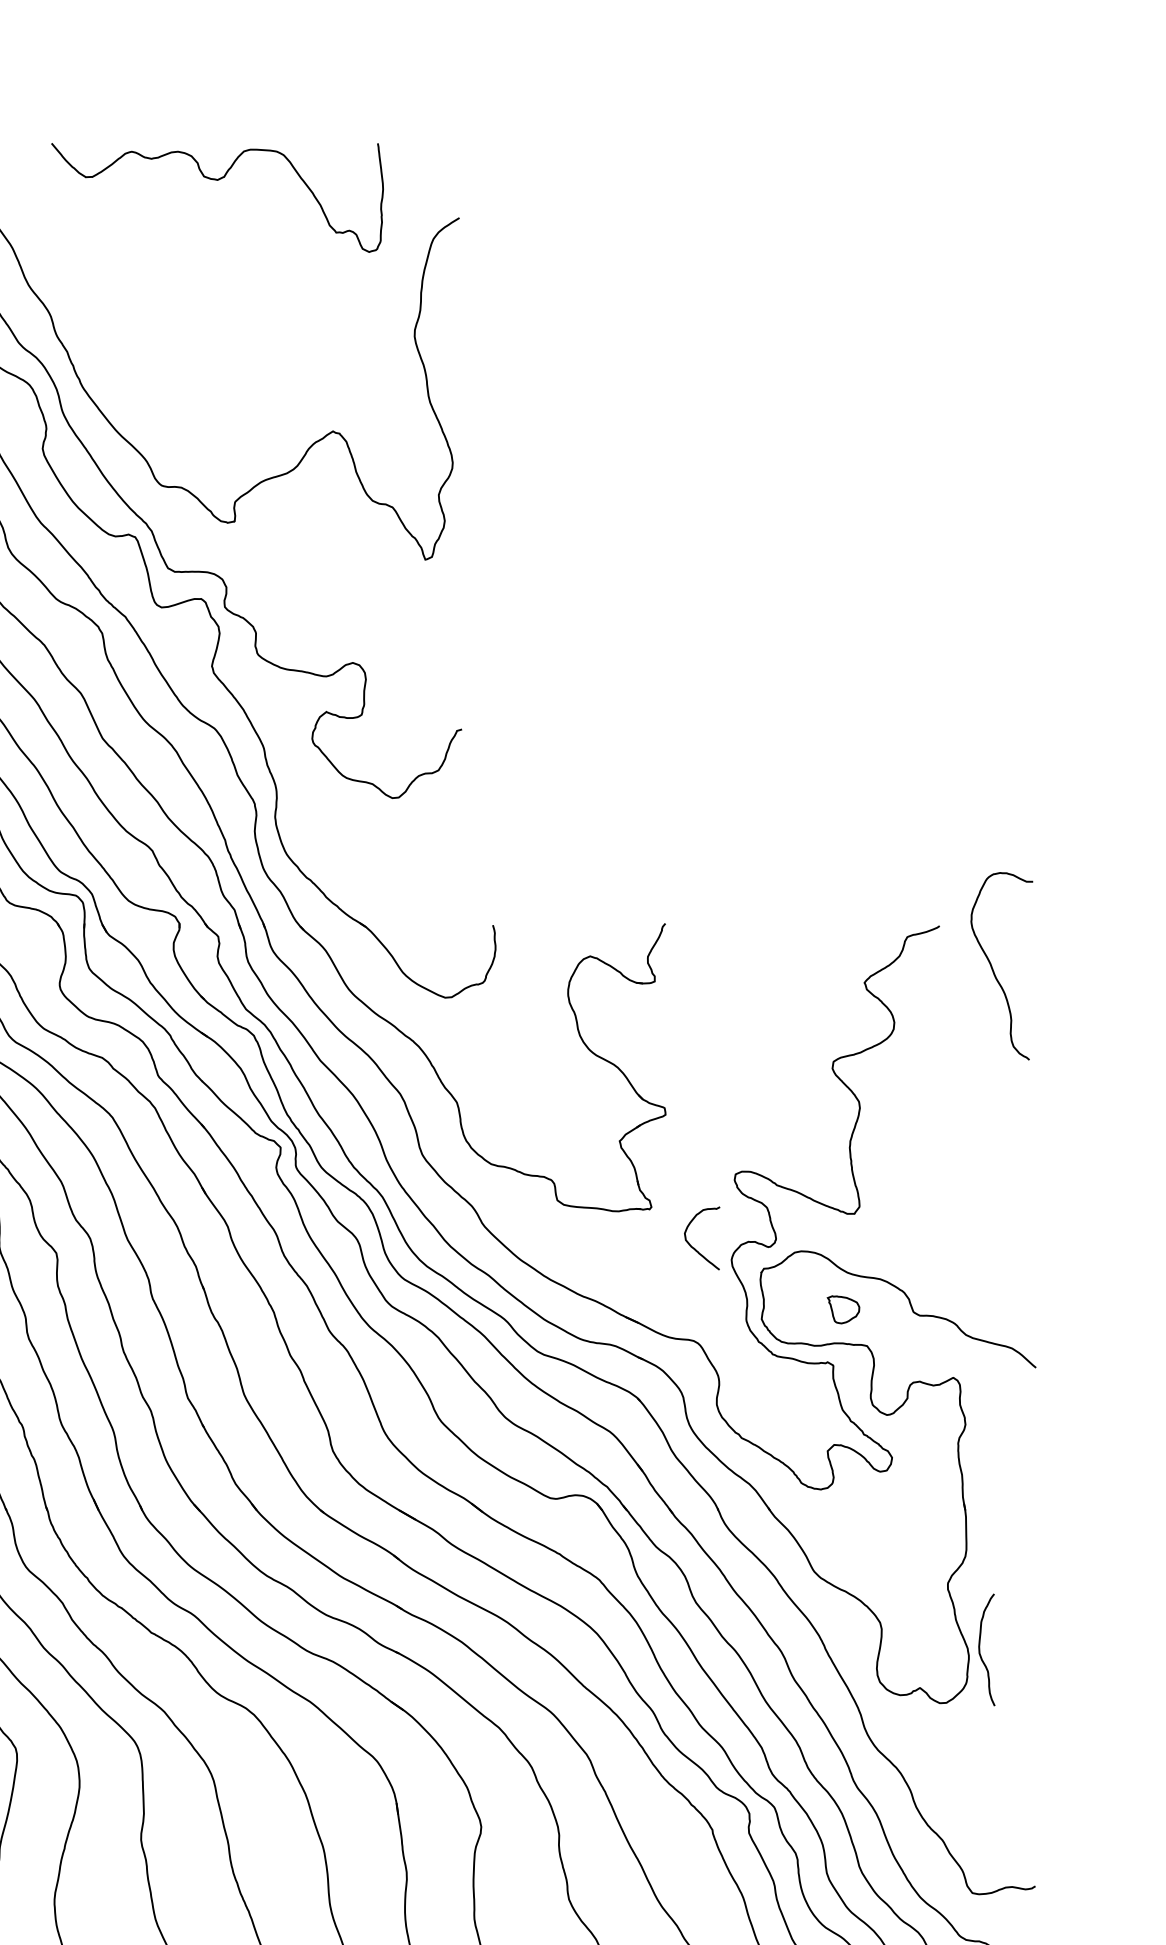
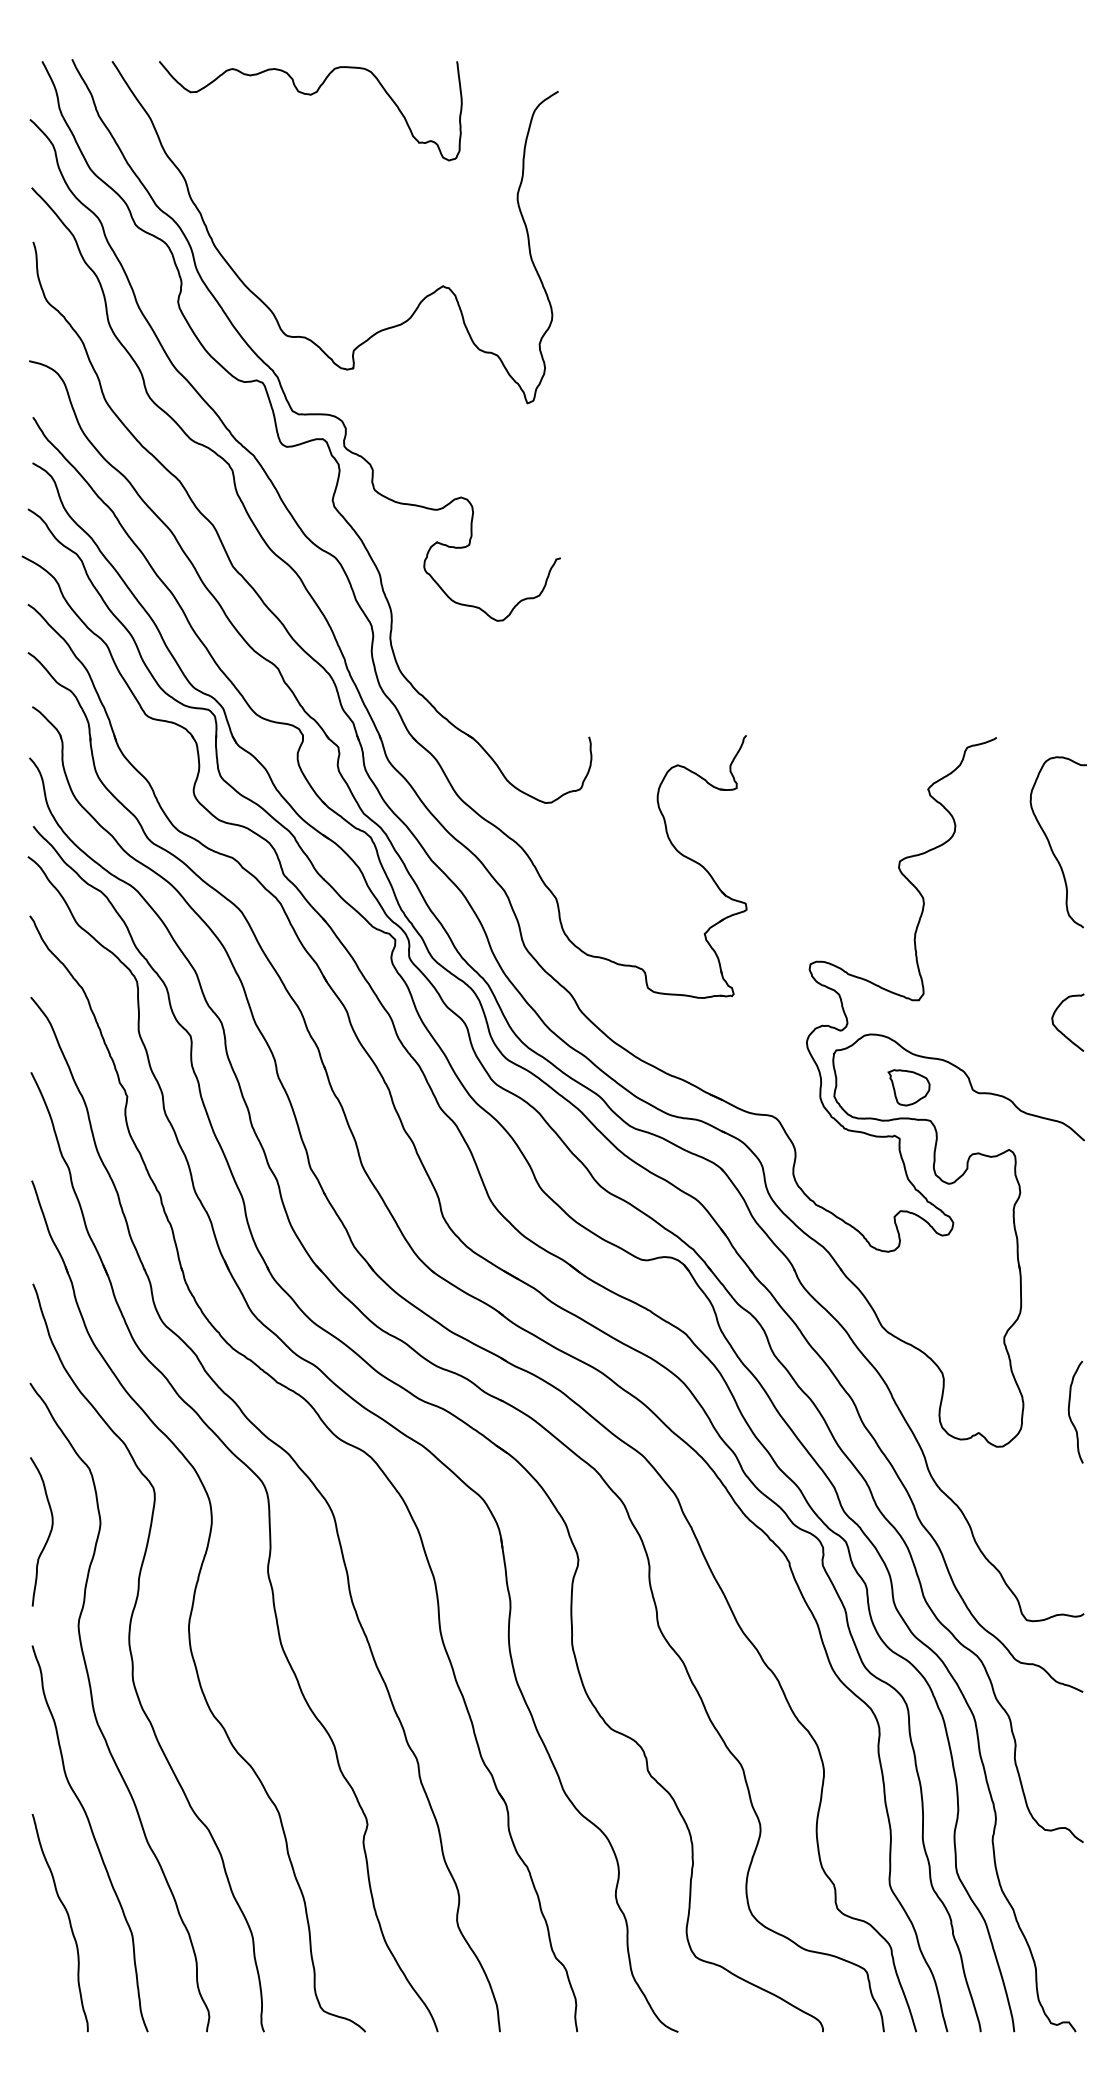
curve: (217, 180) -> (310, 95), moved
curve: (993, 967) -> (1050, 843), moved
curve: (693, 1246) -> (1060, 1030), moved
part: (843, 1309) -> (908, 1087), size x1.43
curve: (981, 1653) -> (1070, 1415), moved

